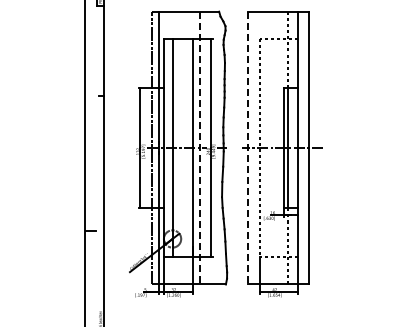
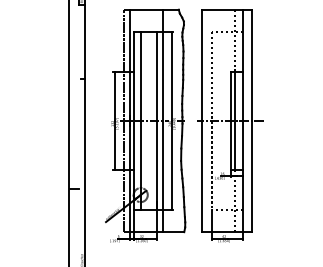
line: (200, 148) -> (163, 121), dashed -> solid
line: (248, 148) -> (202, 121), dashed -> solid

